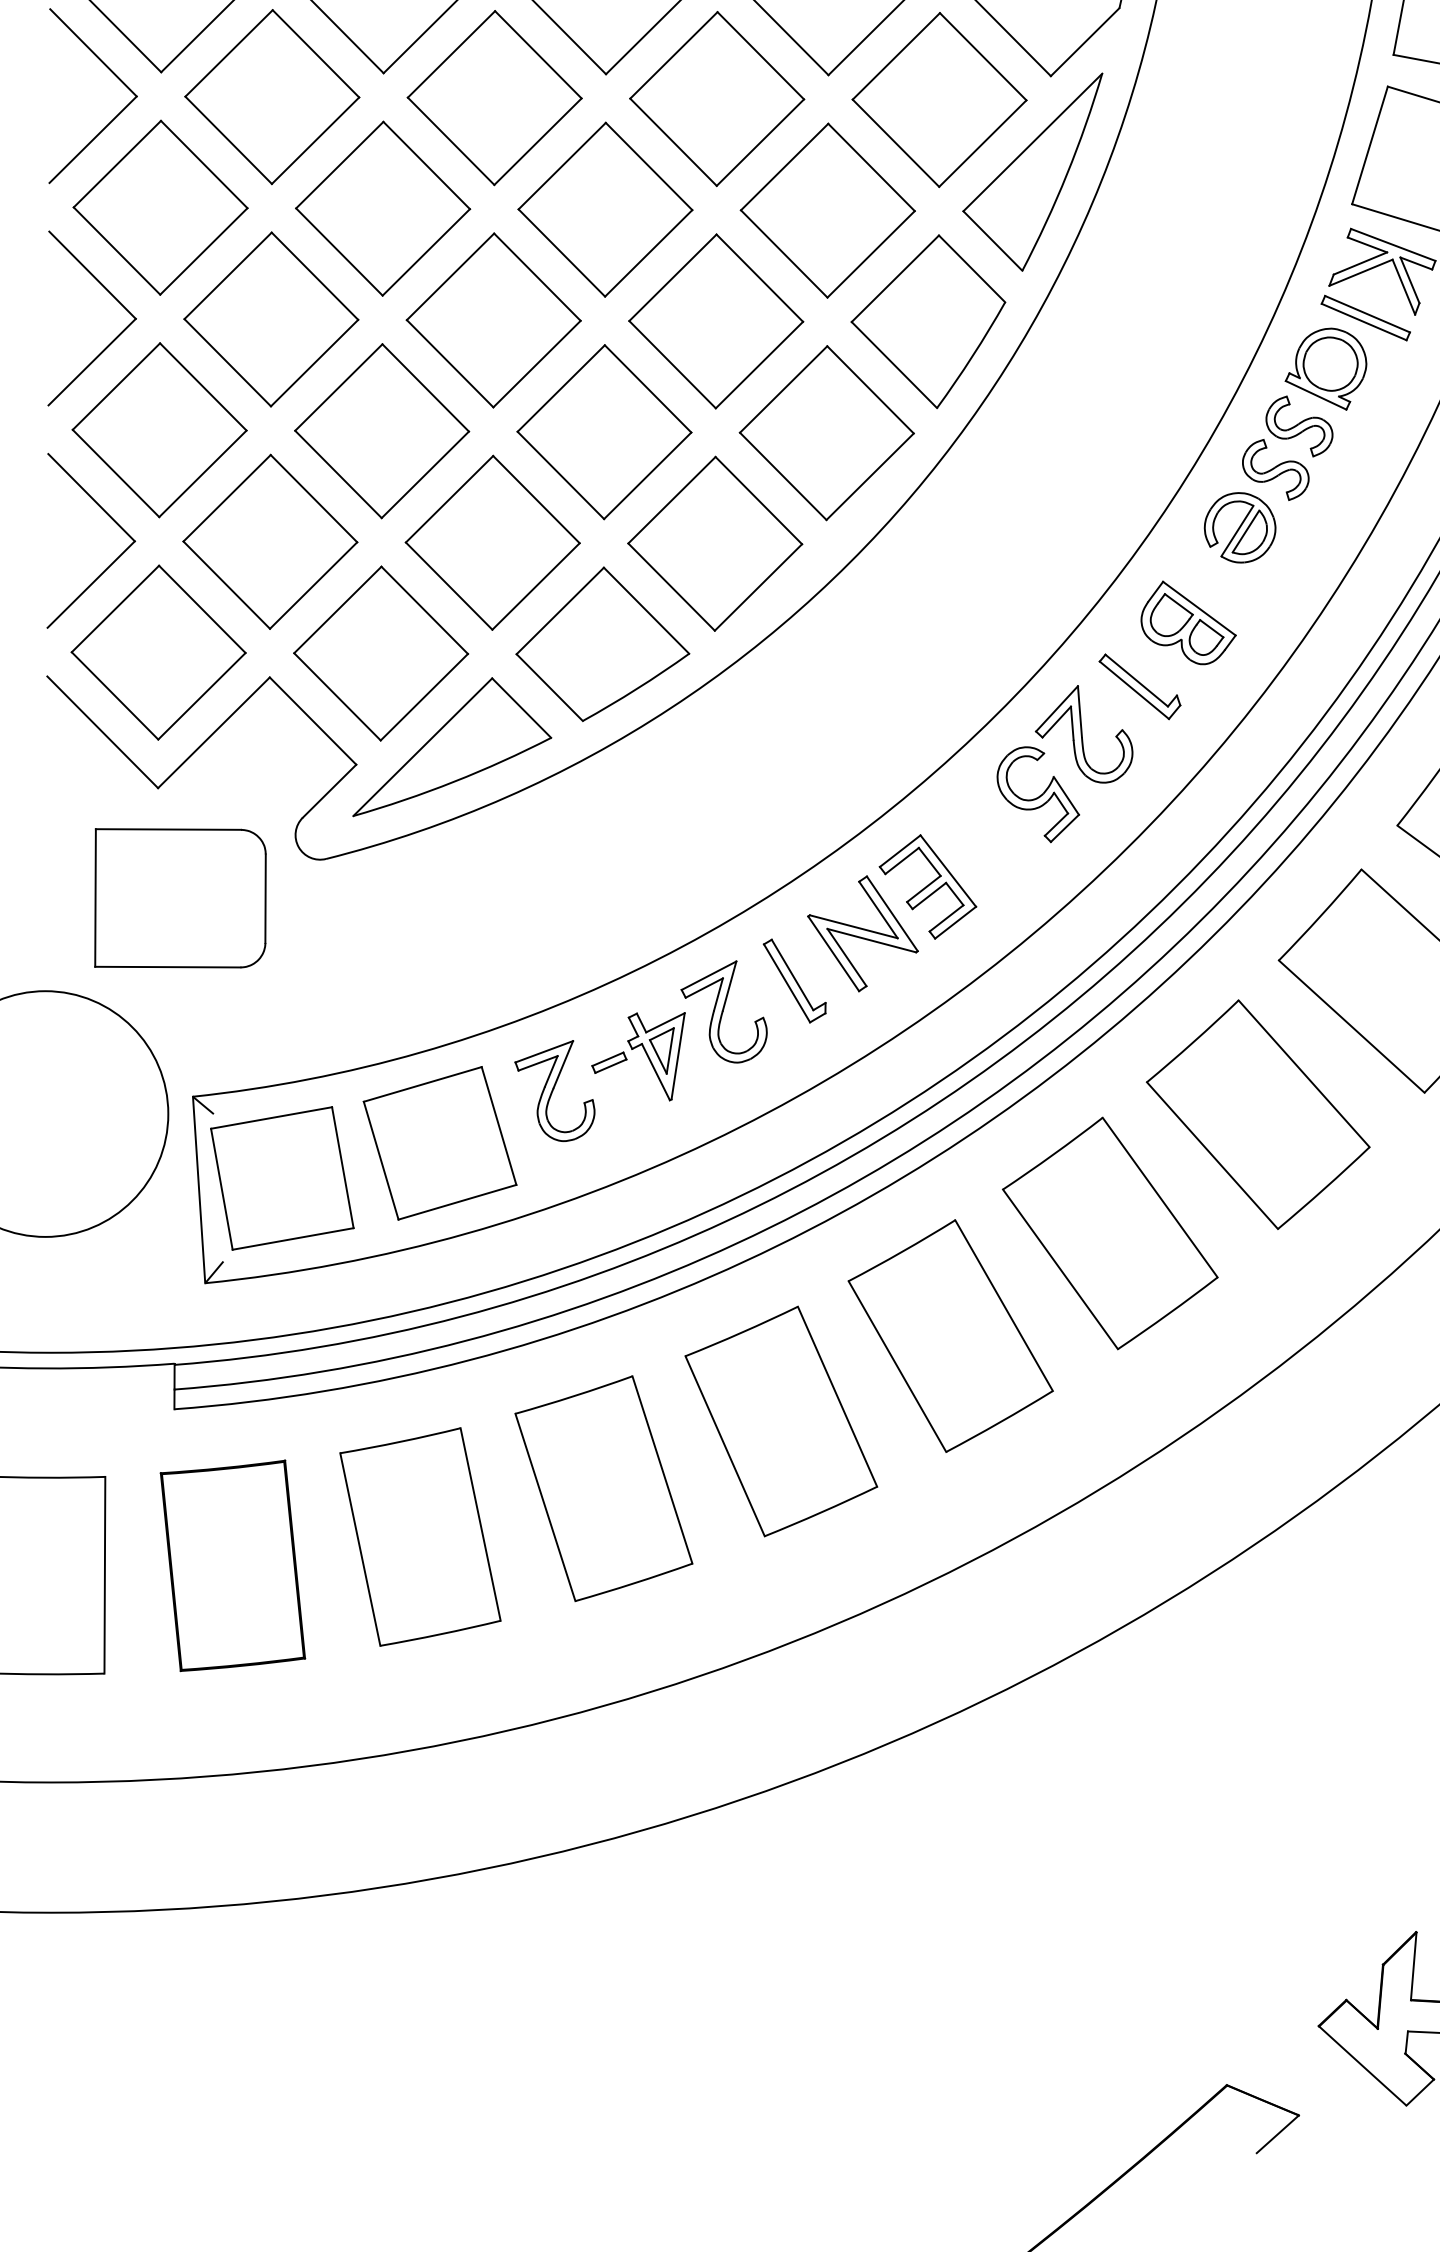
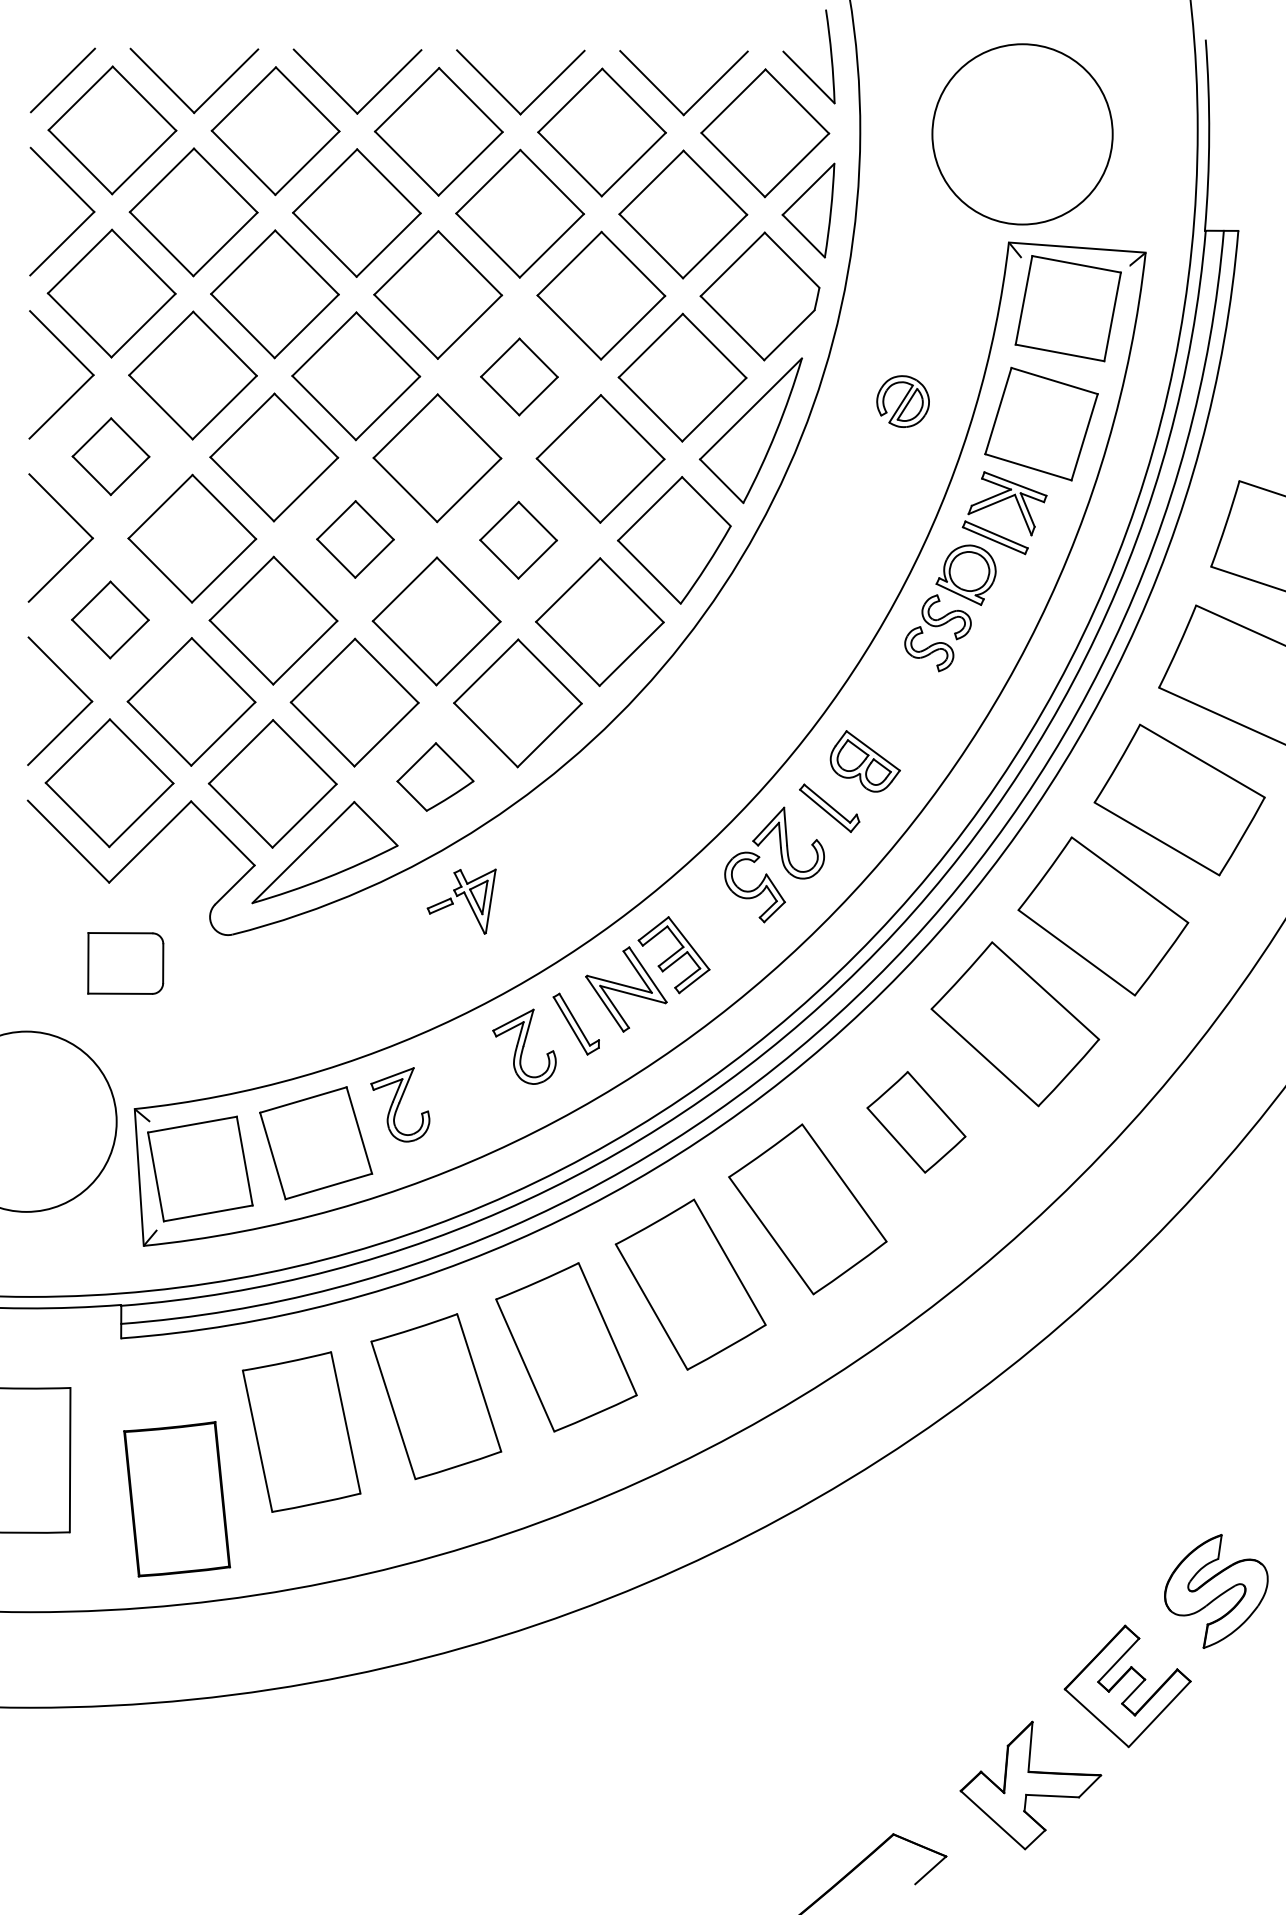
part: (717, 98) -> (519, 376), size x0.6
part: (159, 207) -> (110, 456), size x0.6
part: (493, 320) -> (355, 539), size x0.6
part: (715, 321) -> (518, 540), size x0.6
part: (159, 429) -> (110, 619), size x0.6
part: (1239, 527) -> (902, 401), moved
part: (602, 643) -> (435, 776), size x0.6
part: (180, 898) -> (125, 963), size x0.6
part: (638, 1056) -> (461, 901), moved
part: (1258, 1115) -> (916, 1122), size x0.6
part: (233, 1566) -> (177, 1499), moved

